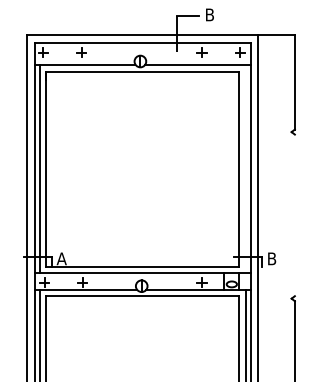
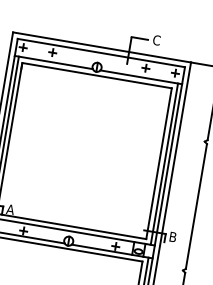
text: (209, 14) -> (156, 40), B -> C
line: (245, 168) -> (164, 163), added
line: (294, 215) -> (196, 206), added

